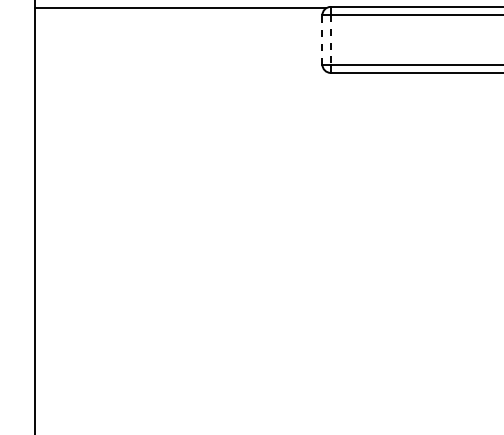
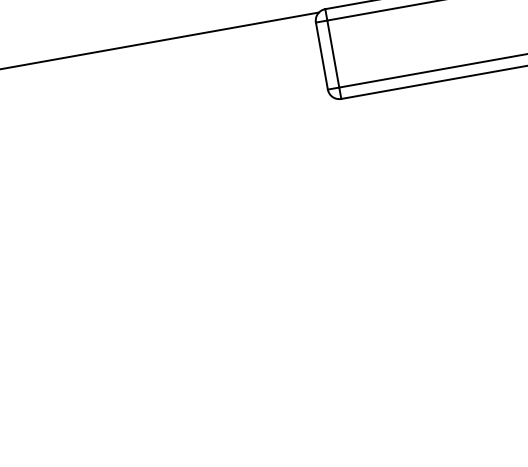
line: (322, 39) -> (321, 55), dashed -> solid
line: (330, 39) -> (332, 53), dashed -> solid

